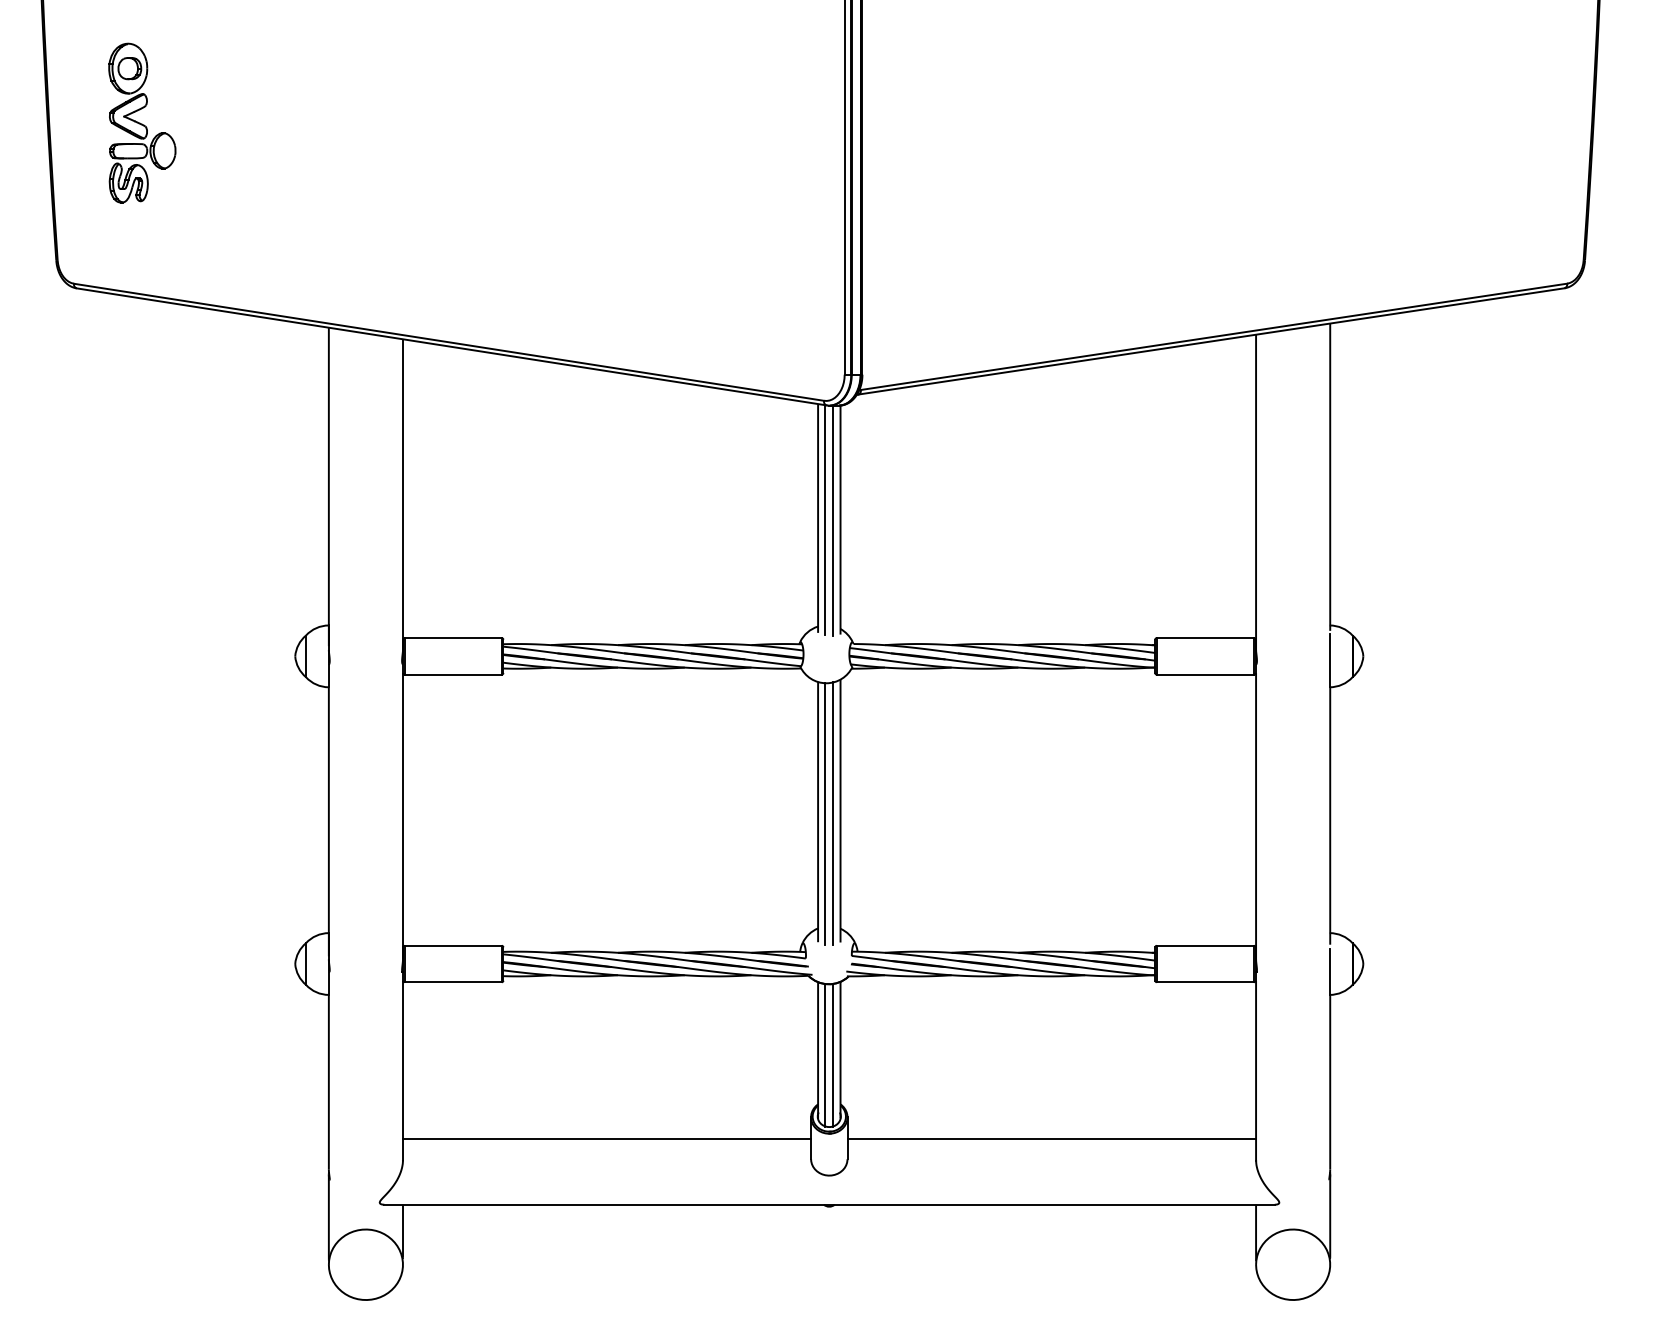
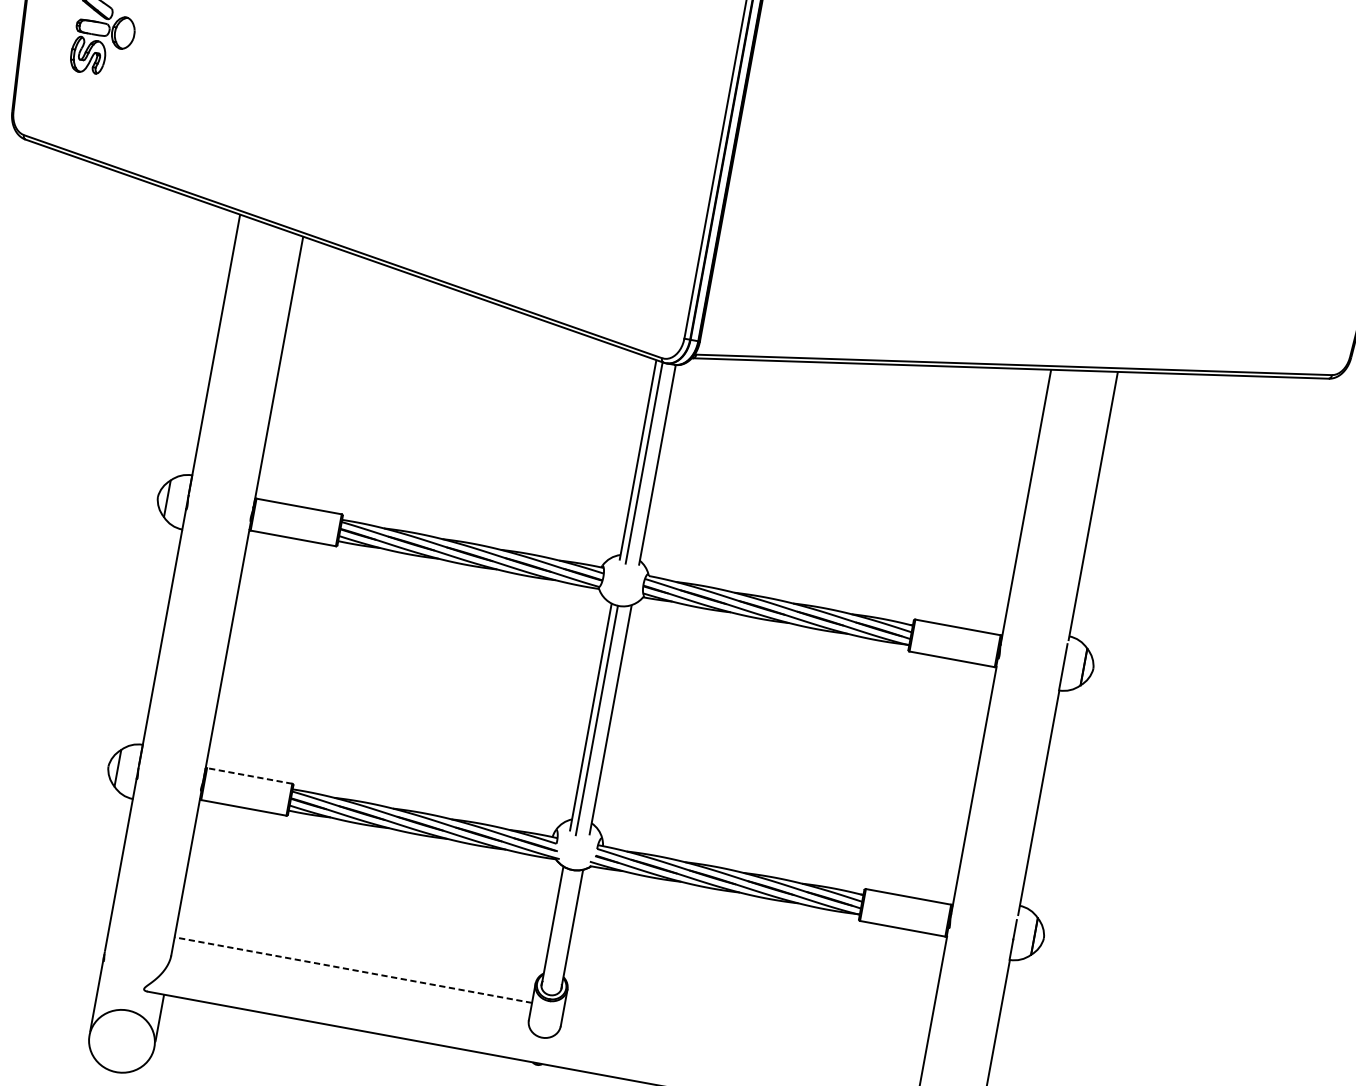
line: (833, 520) -> (651, 464), removed
line: (833, 813) -> (604, 721), removed
line: (453, 945) -> (250, 775), solid -> dashed
line: (833, 1054) -> (565, 932), removed
line: (825, 1055) -> (558, 931), removed
line: (606, 1139) -> (352, 970), solid -> dashed
line: (1051, 1139) -> (742, 1041), removed

